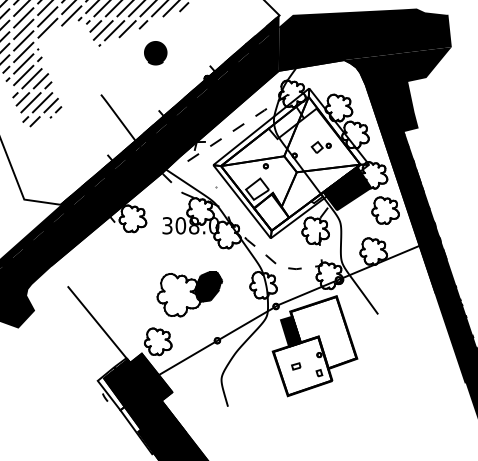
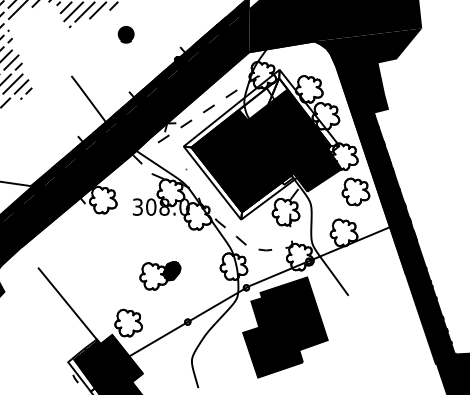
part: (155, 53) -> (125, 34), size x0.71
fill: (290, 169) -> (260, 150), added
part: (190, 294) -> (160, 275), size x0.62
fill: (314, 346) -> (284, 327), added

